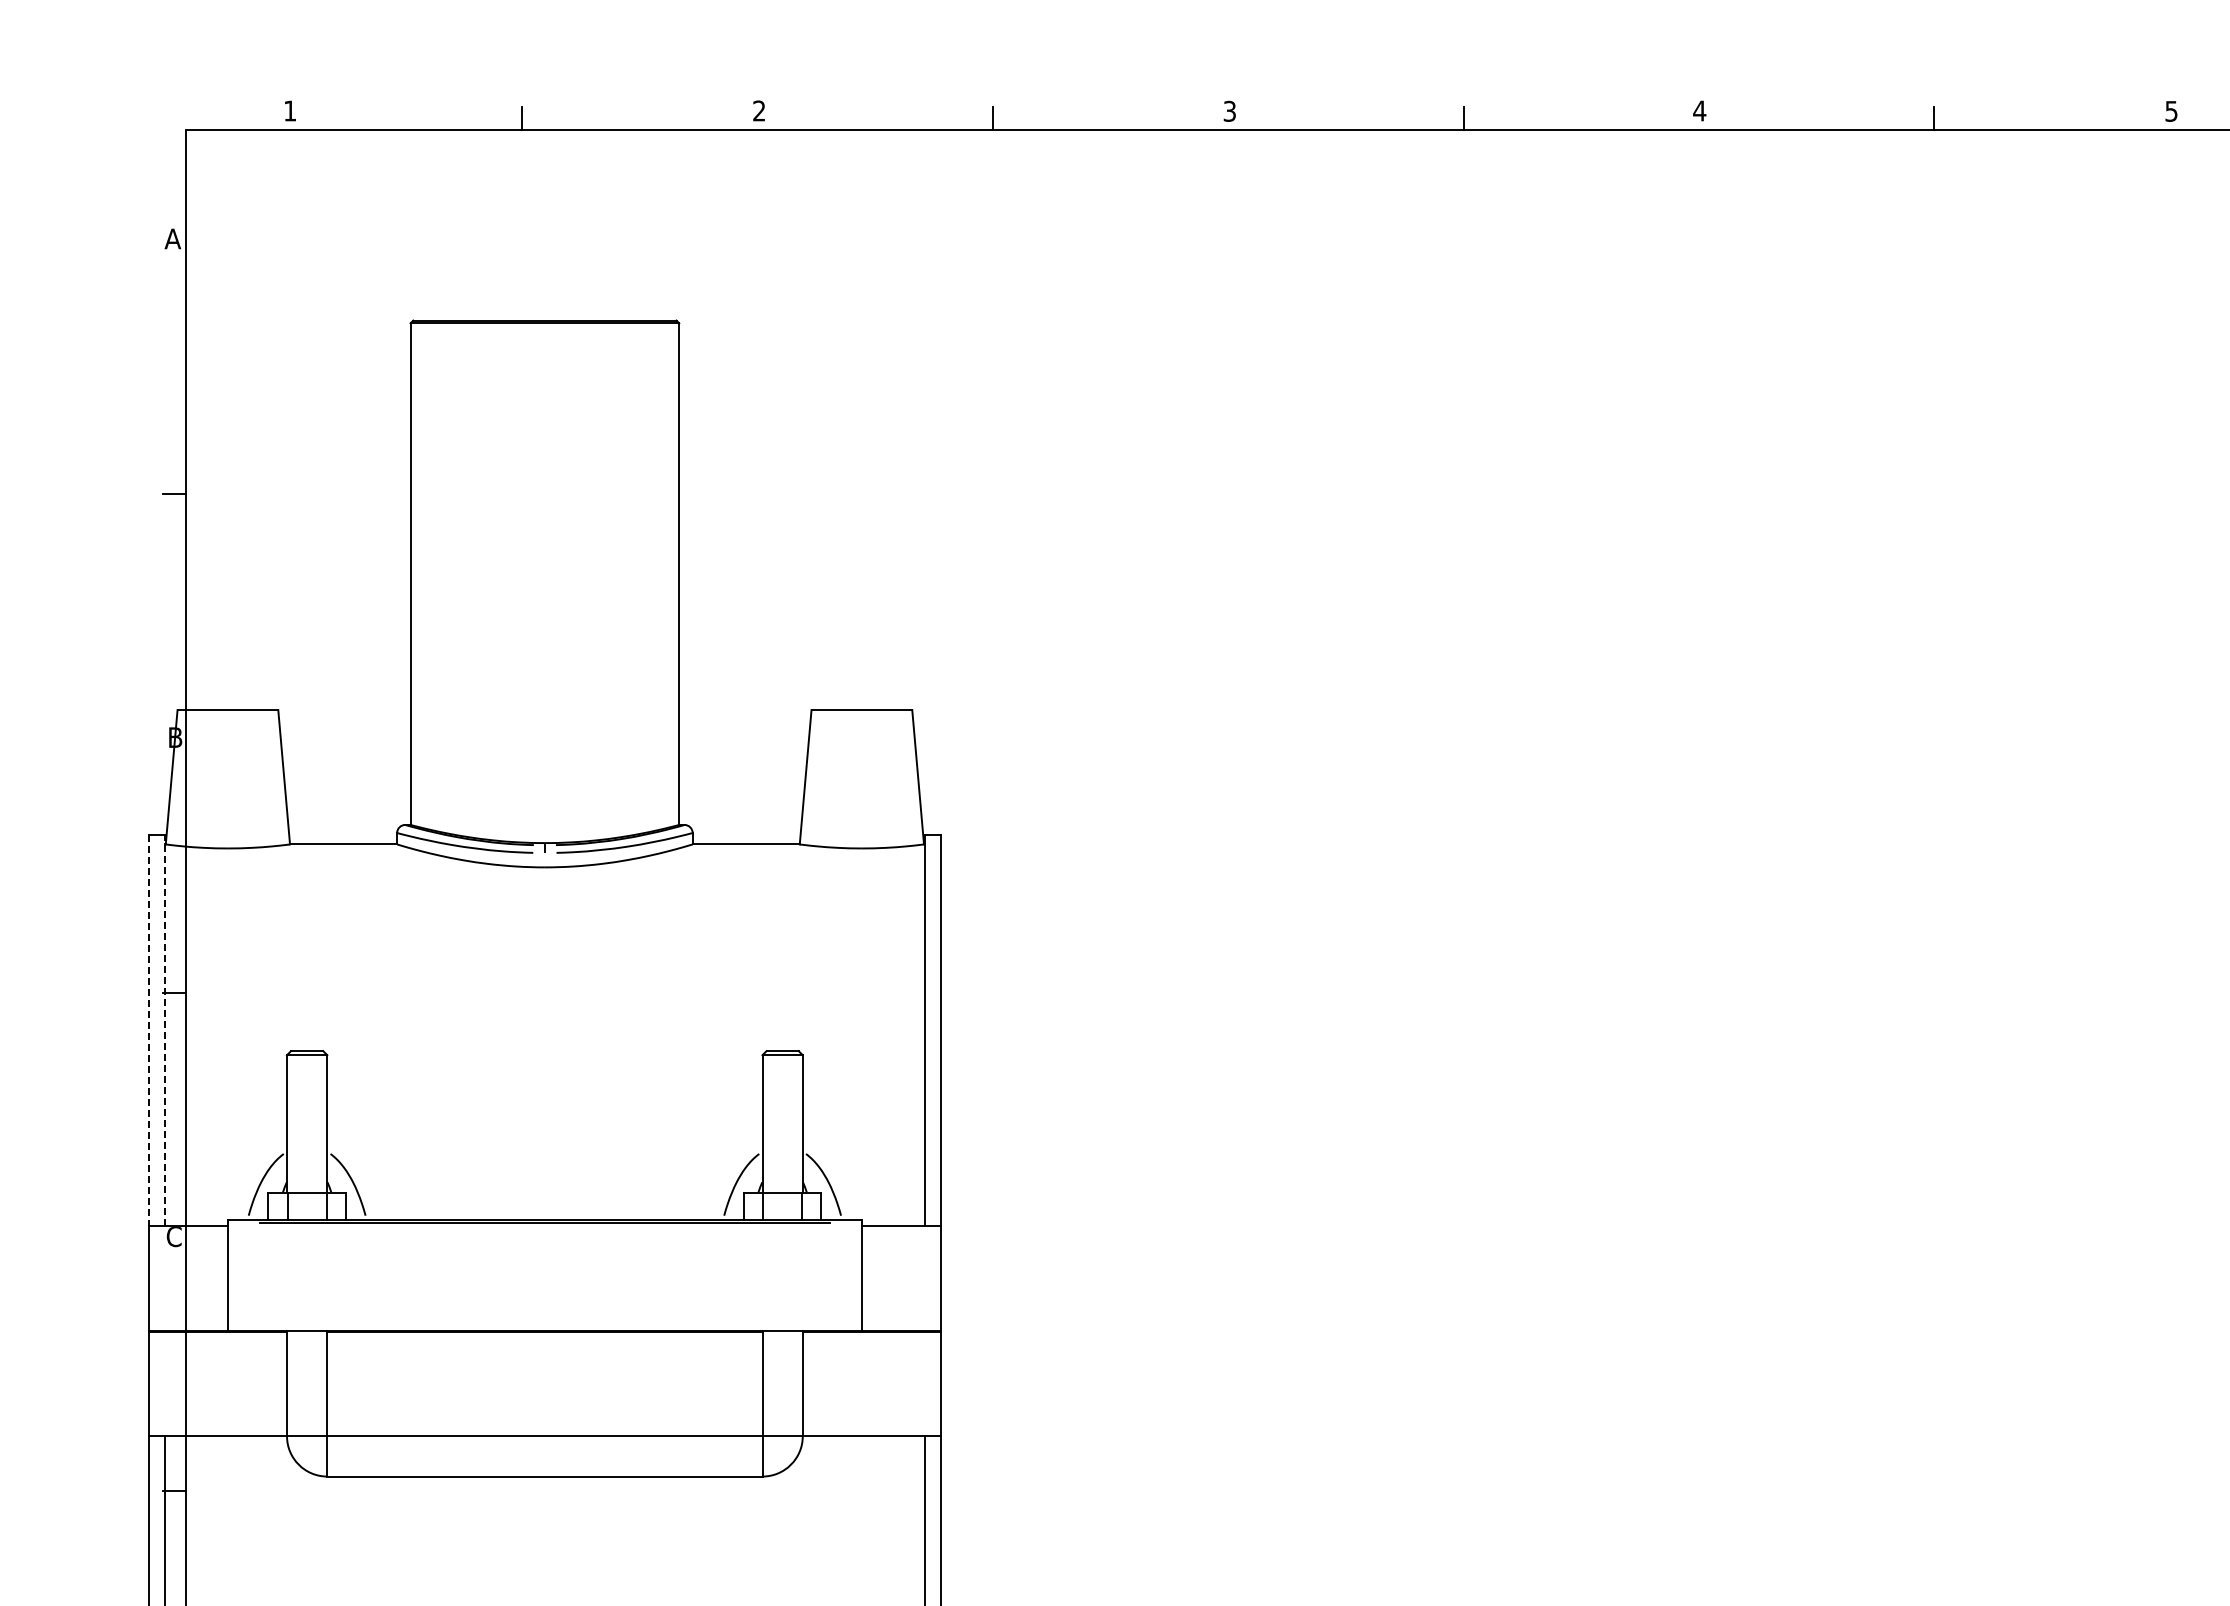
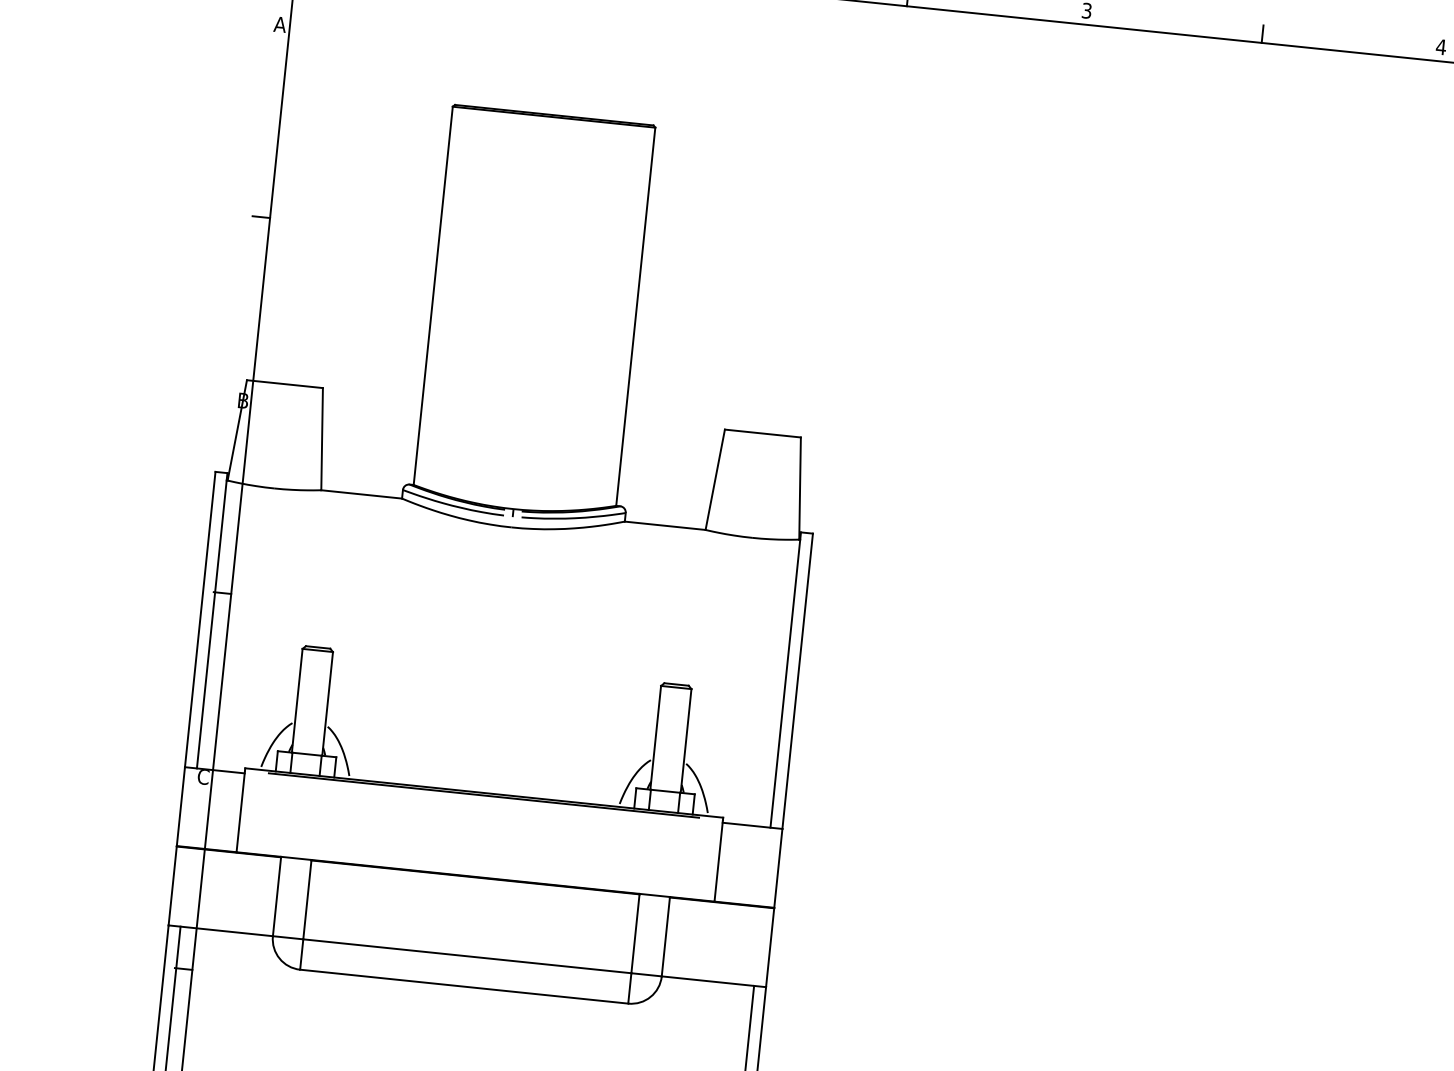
line: (148, 1030) -> (200, 619), dashed -> solid
line: (164, 1030) -> (212, 620), dashed -> solid

